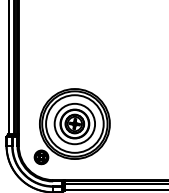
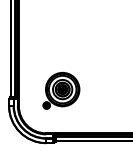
part: (71, 126) -> (60, 90), size x0.6

